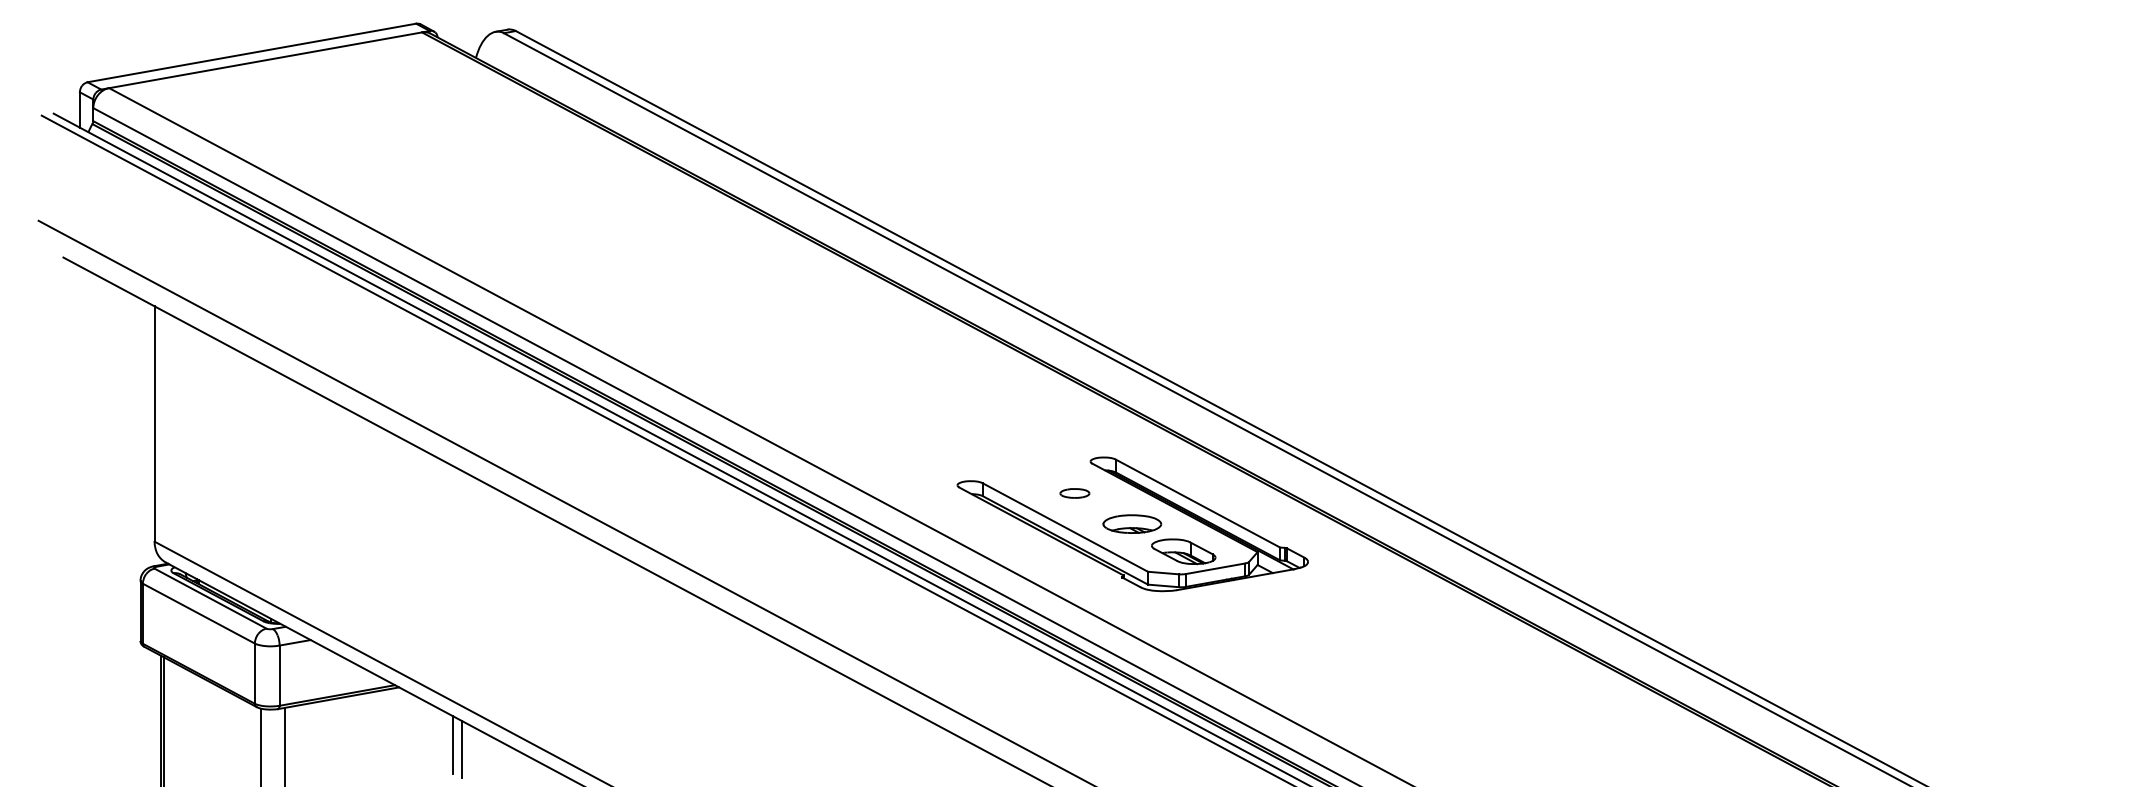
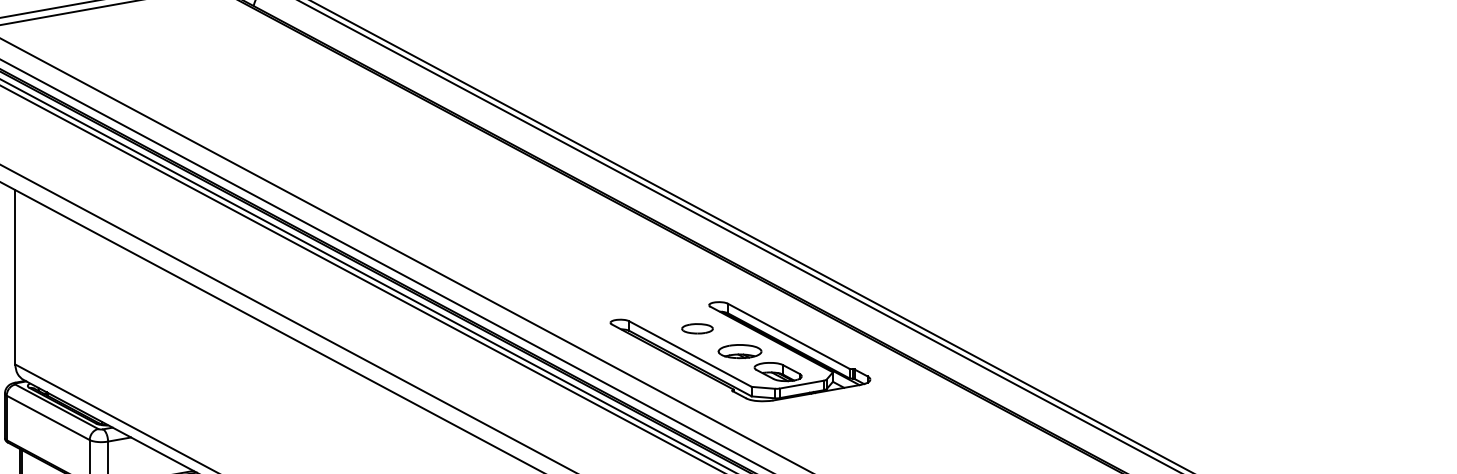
part: (1074, 493) -> (697, 328), size x1.43

